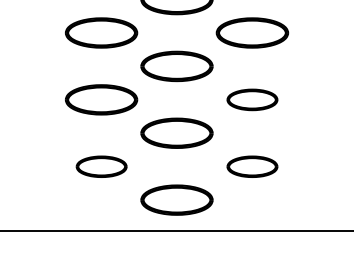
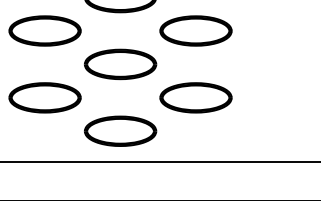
part: (252, 99) -> (196, 30), size x1.43
part: (101, 166) -> (45, 97), size x1.43
part: (252, 166) -> (196, 97), size x1.43

